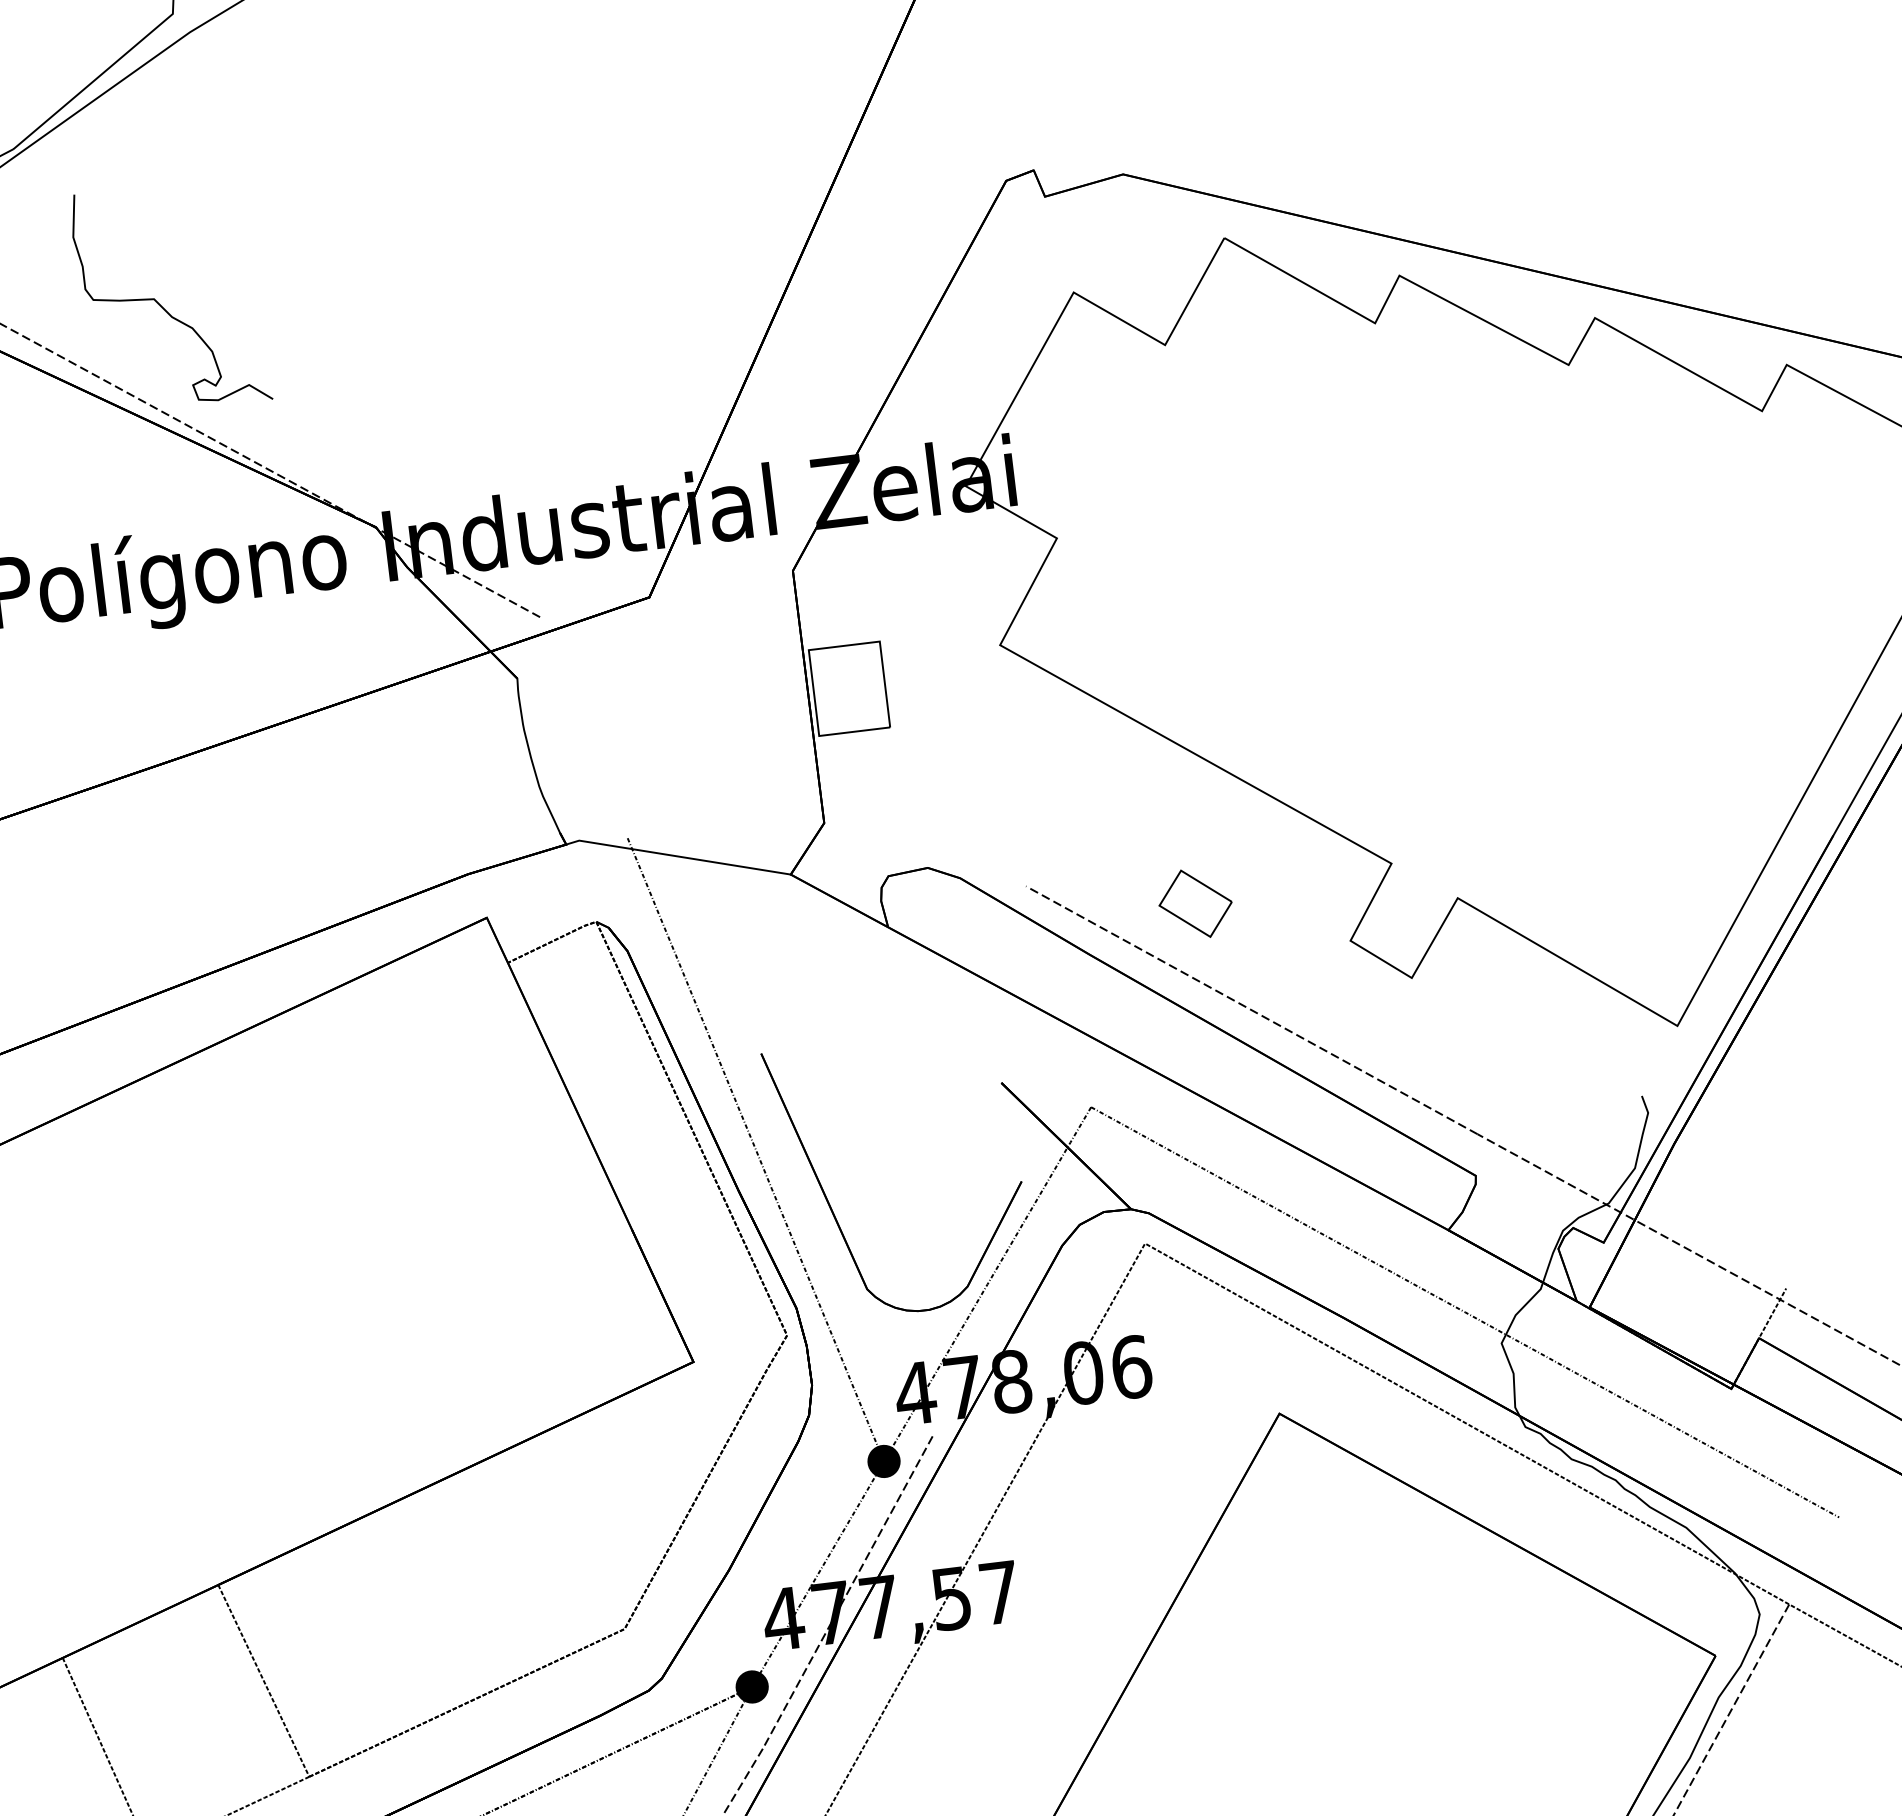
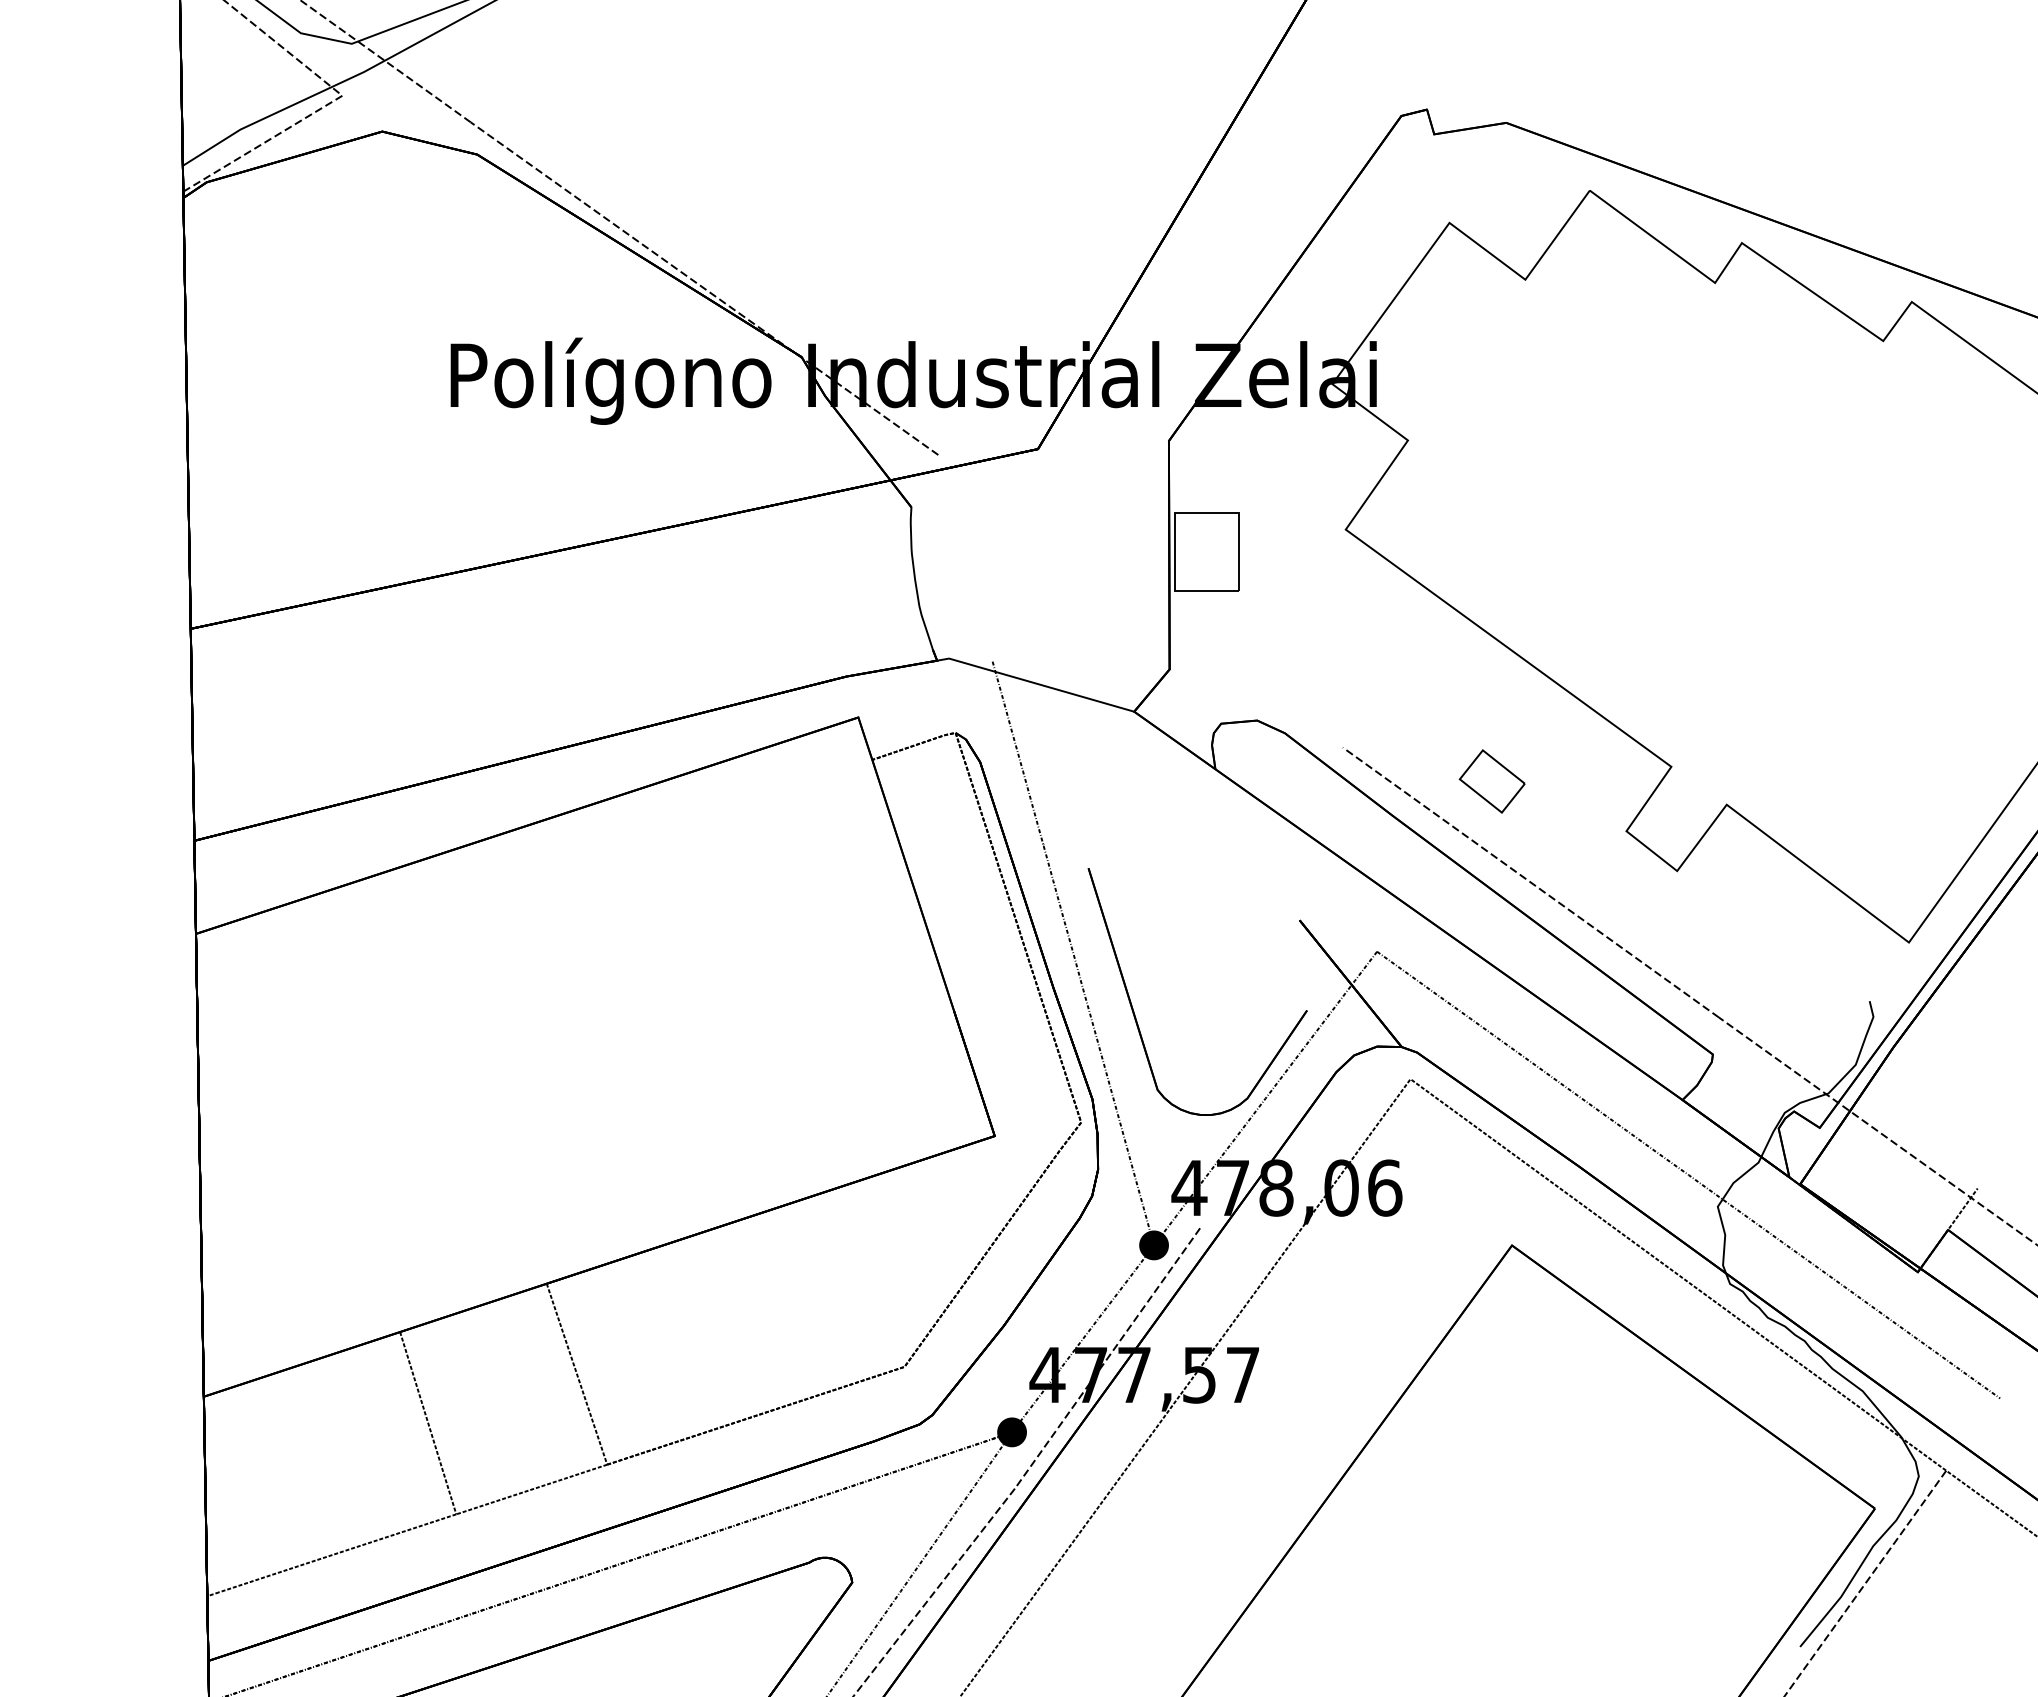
curve: (161, 304) -> (634, 135), removed

